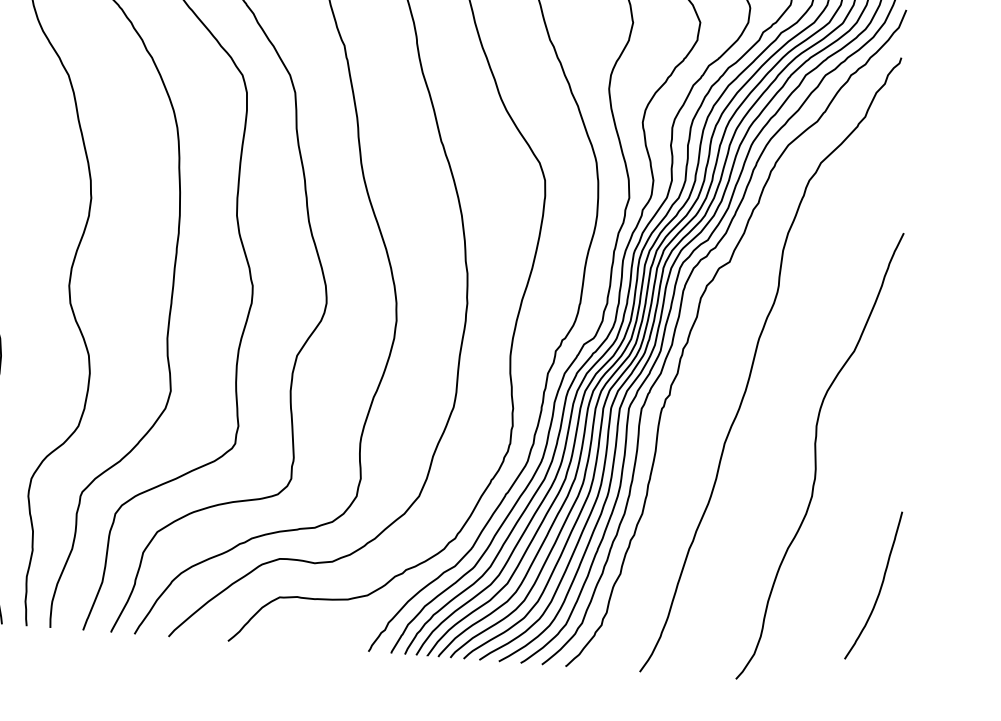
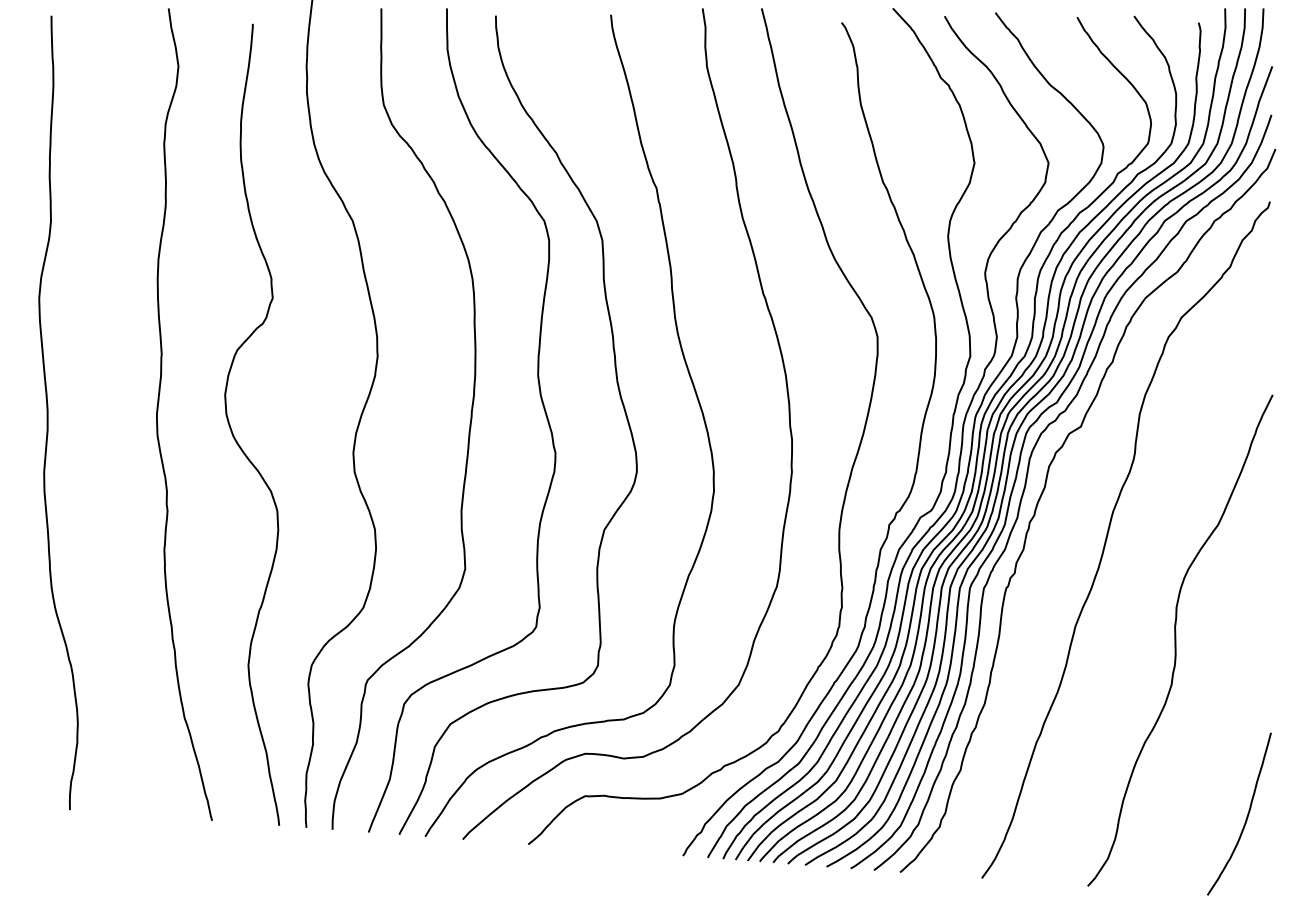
curve: (880, 587) -> (1246, 816), moved

